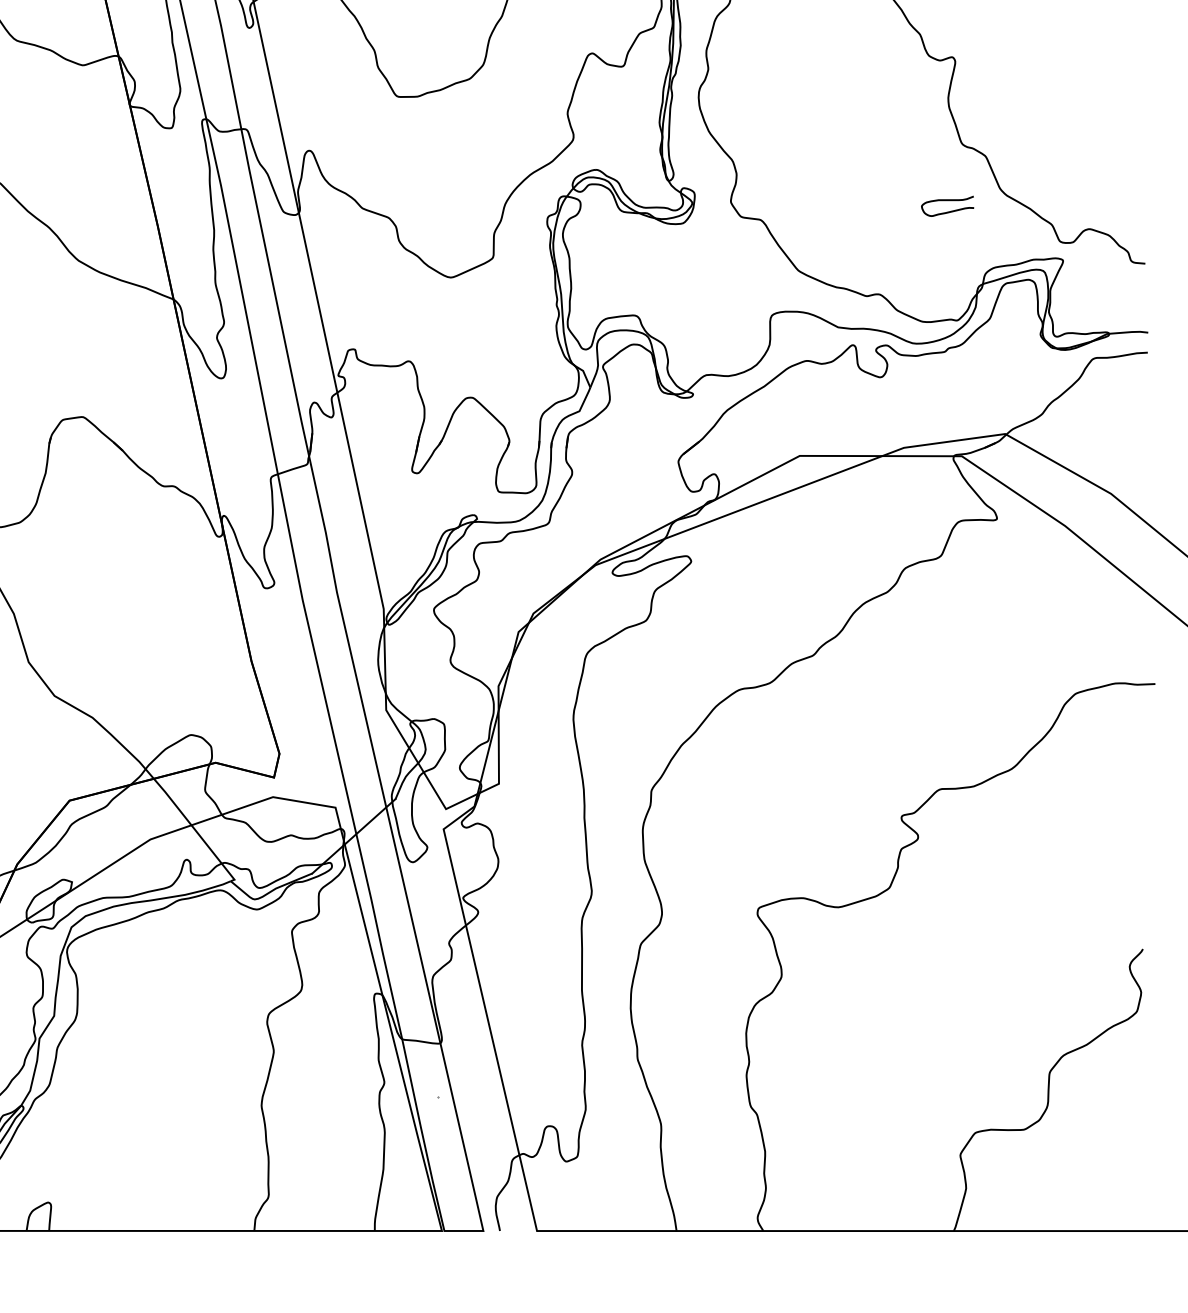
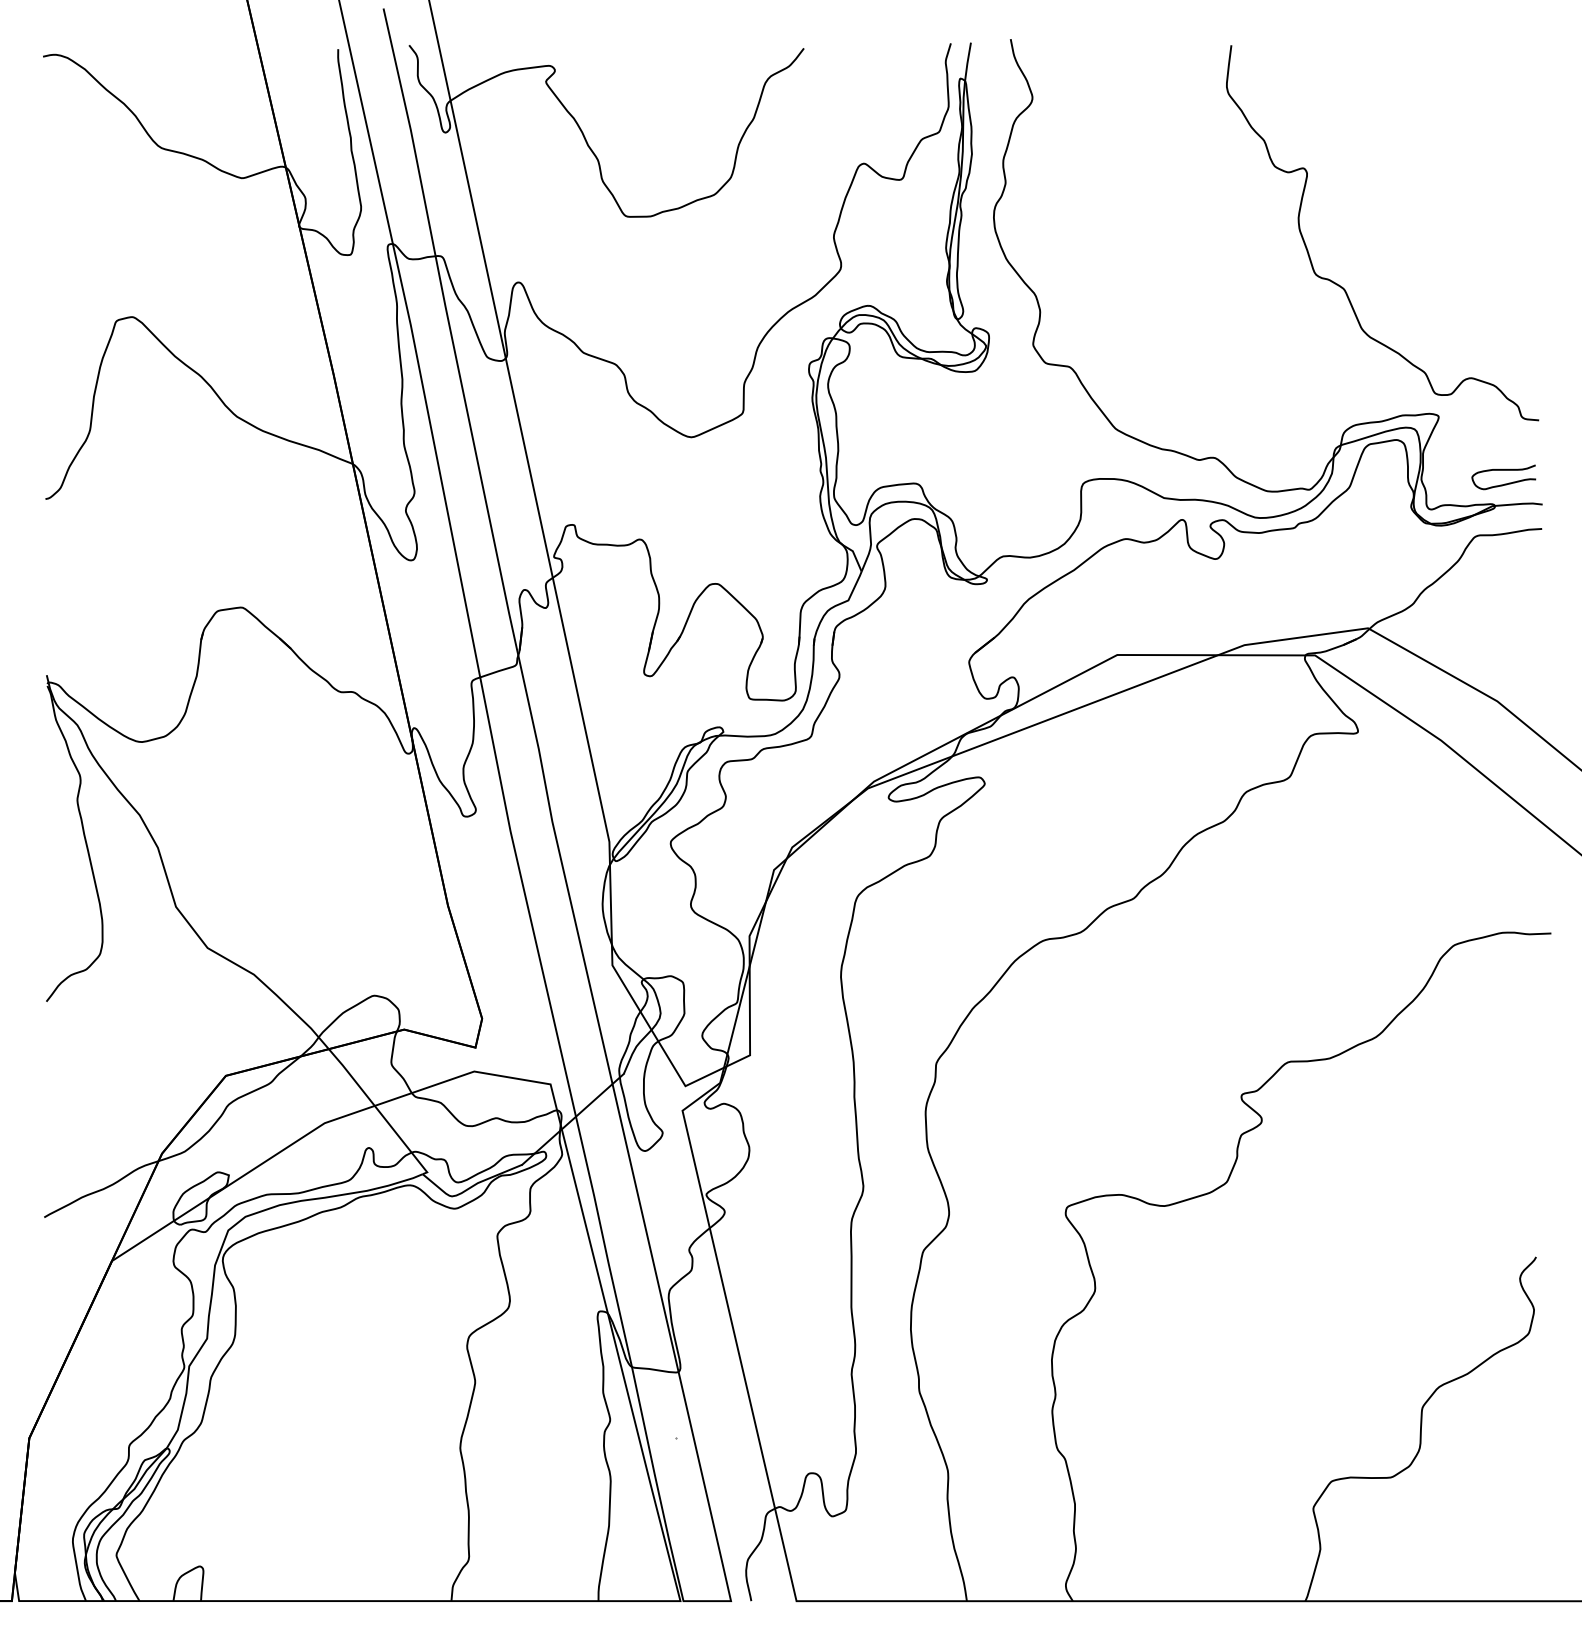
curve: (948, 211) -> (1504, 483), moved

